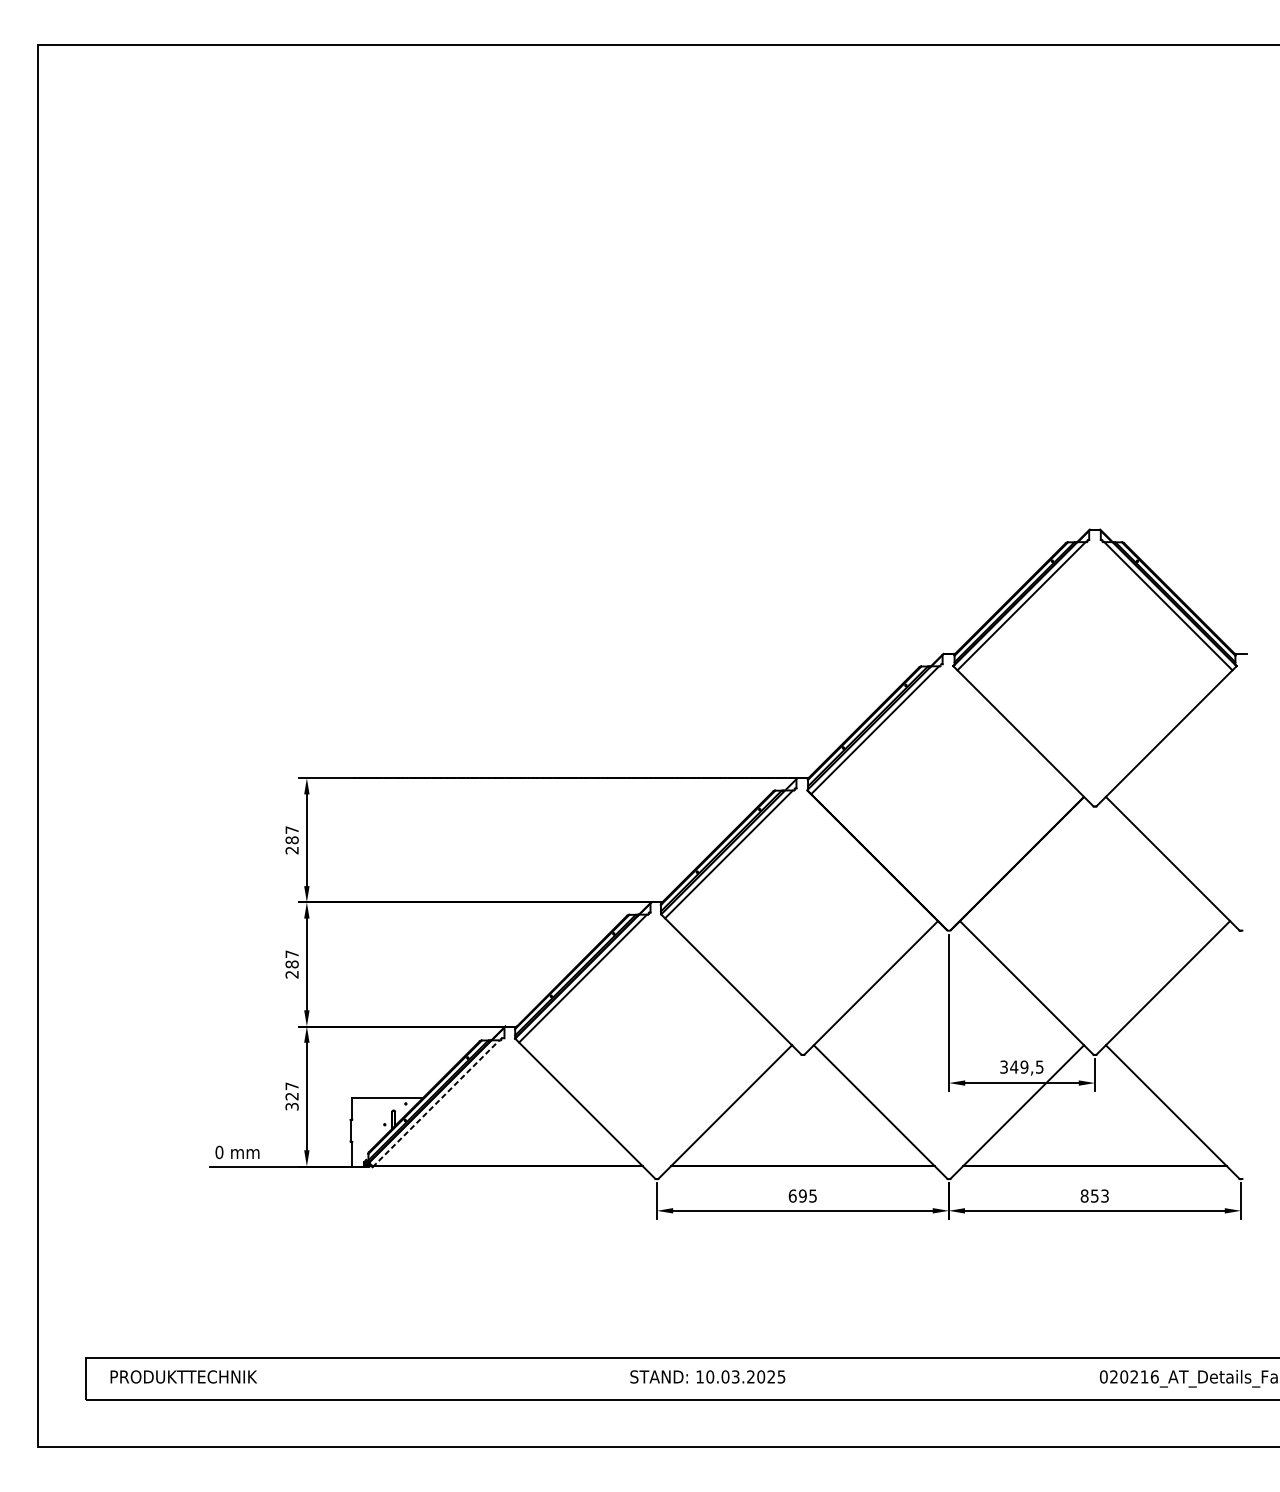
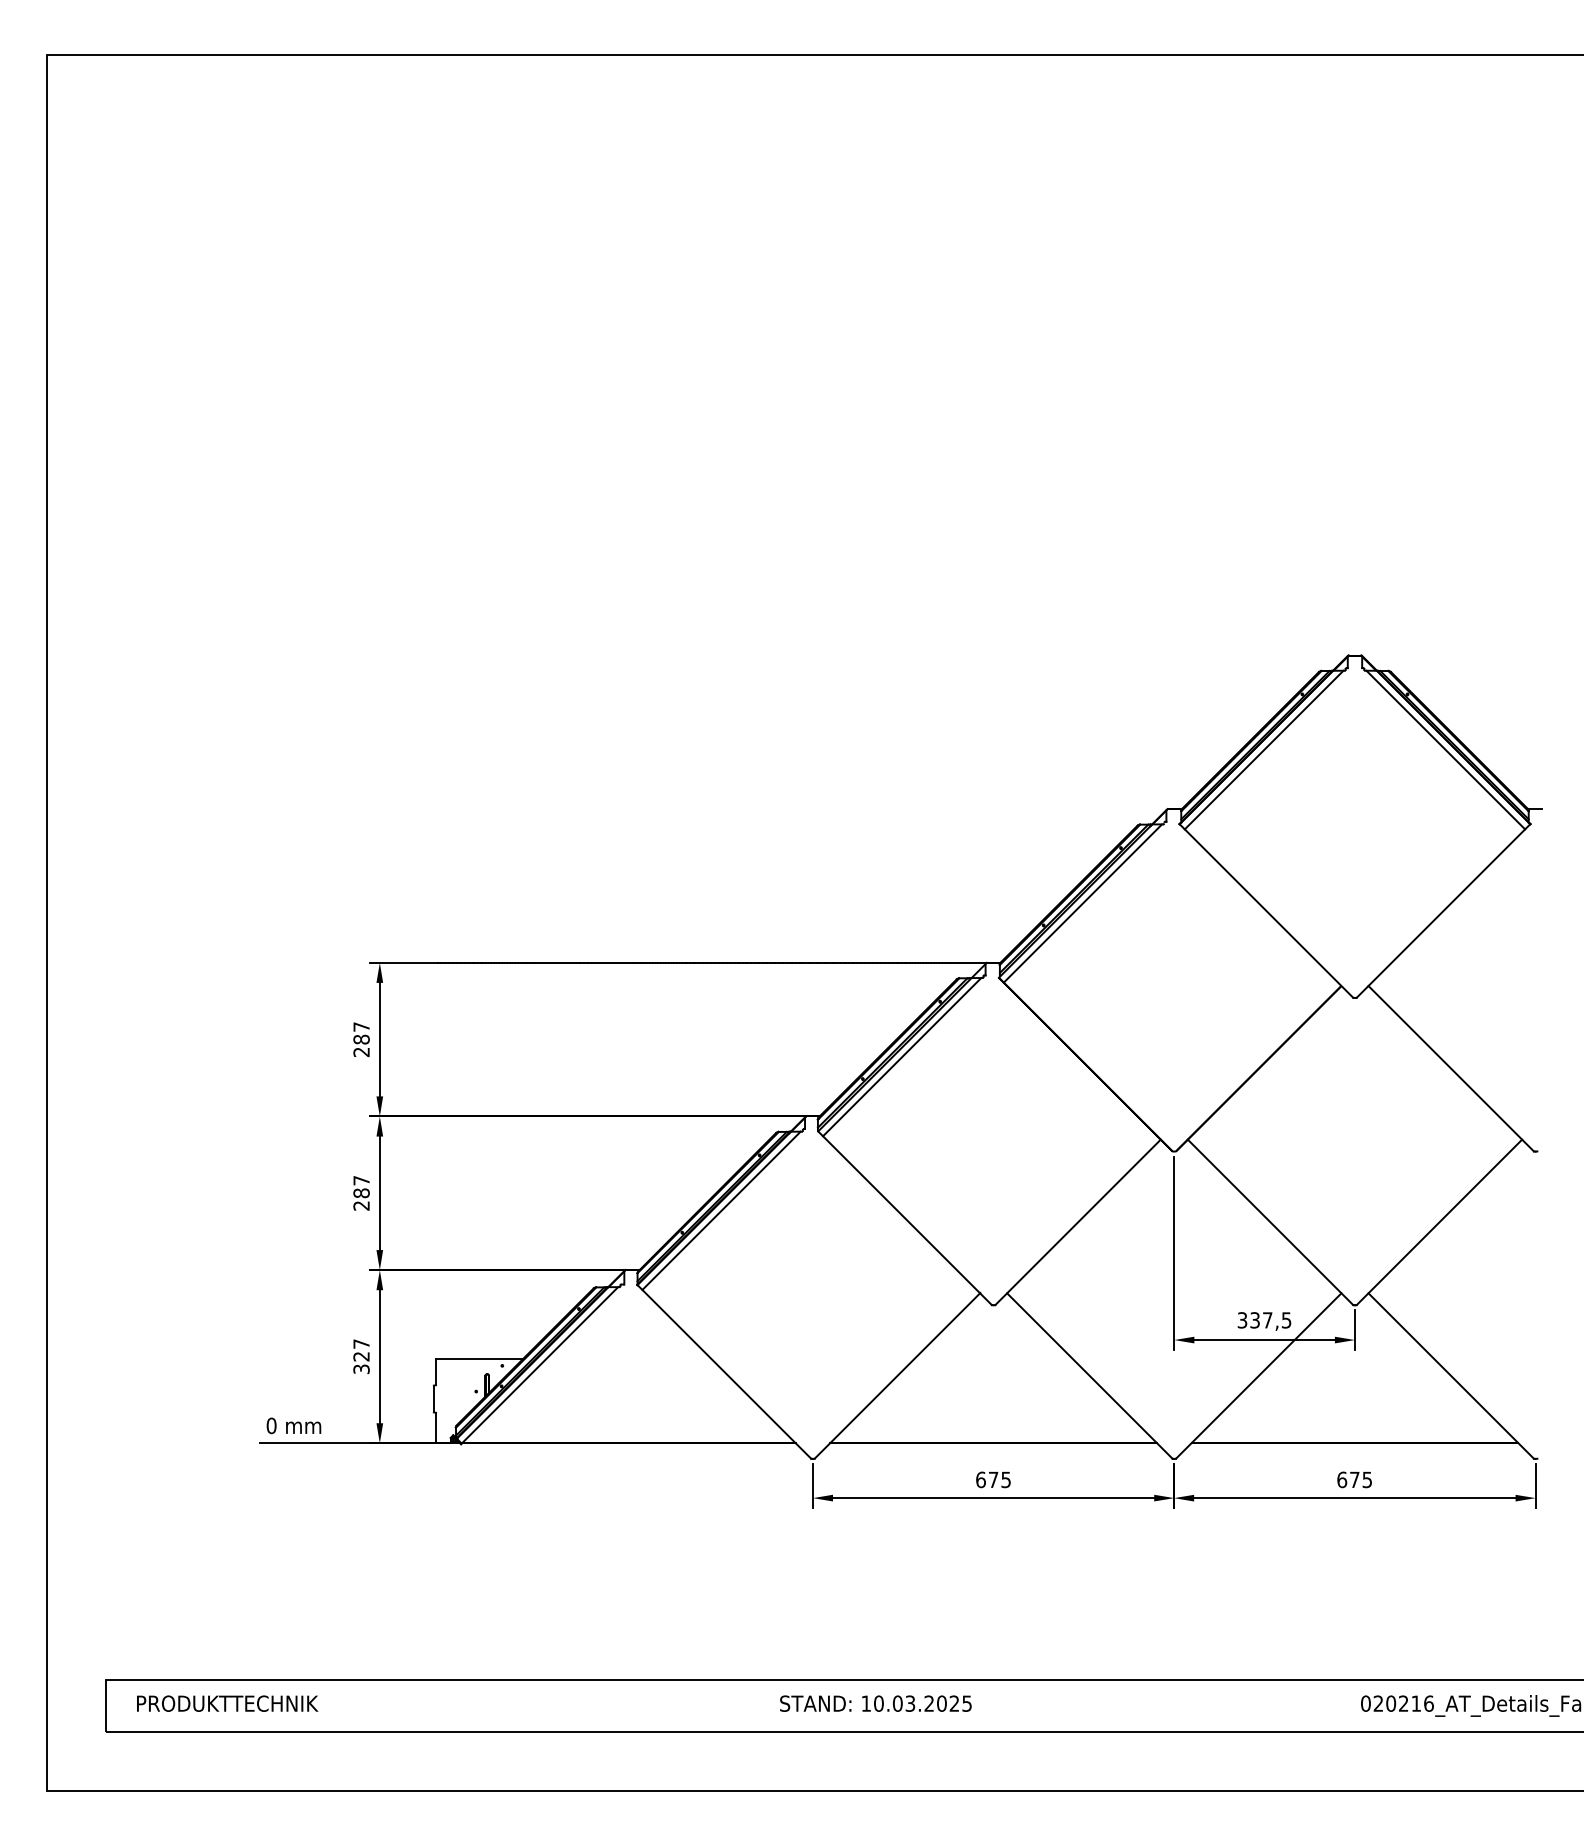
text: (1018, 1067) -> (1260, 1320), 349,5 -> 337,5
line: (435, 1103) -> (539, 1365), dashed -> solid
text: (802, 1195) -> (993, 1479), 695 -> 675
text: (1094, 1195) -> (1354, 1479), 853 -> 675

